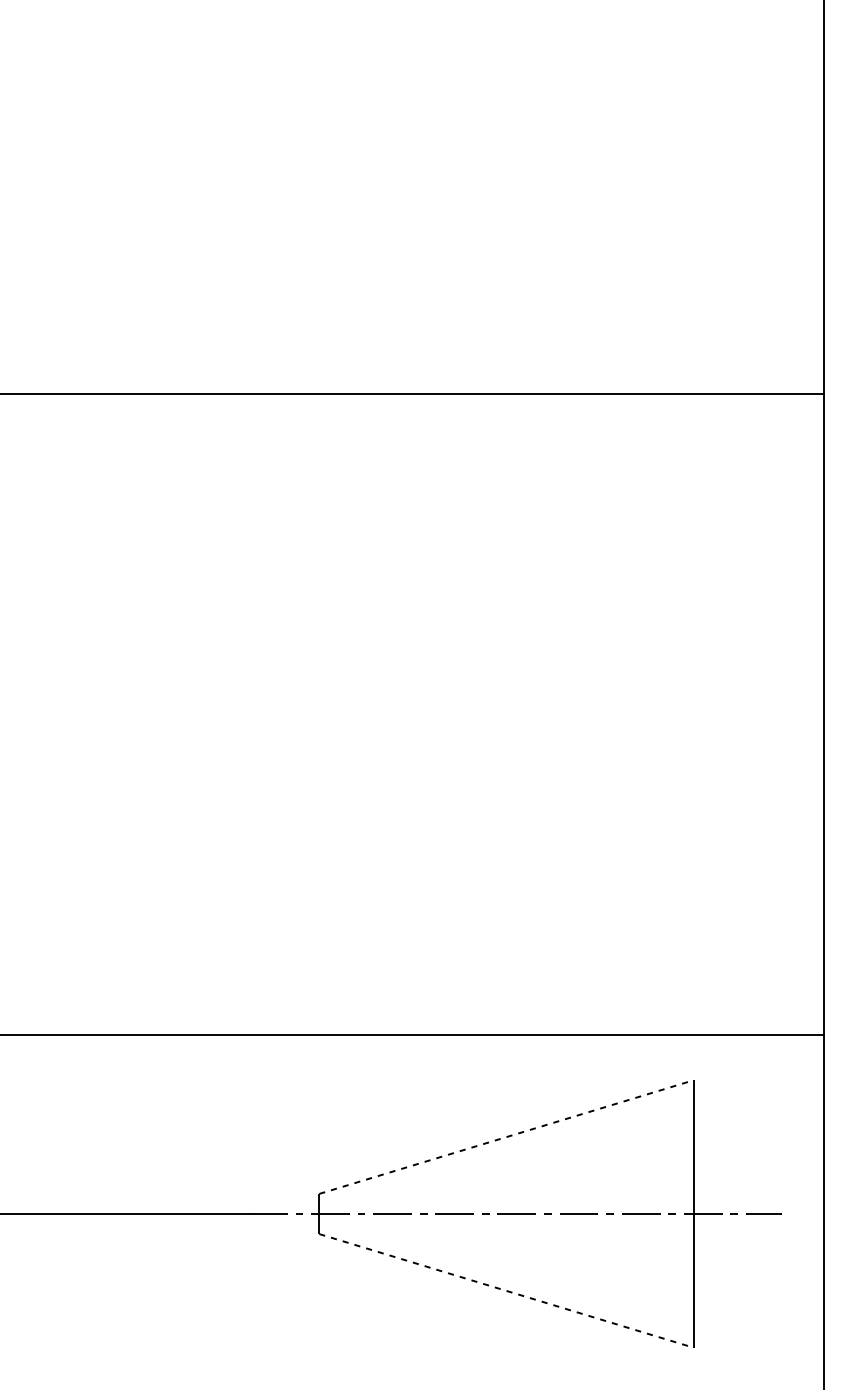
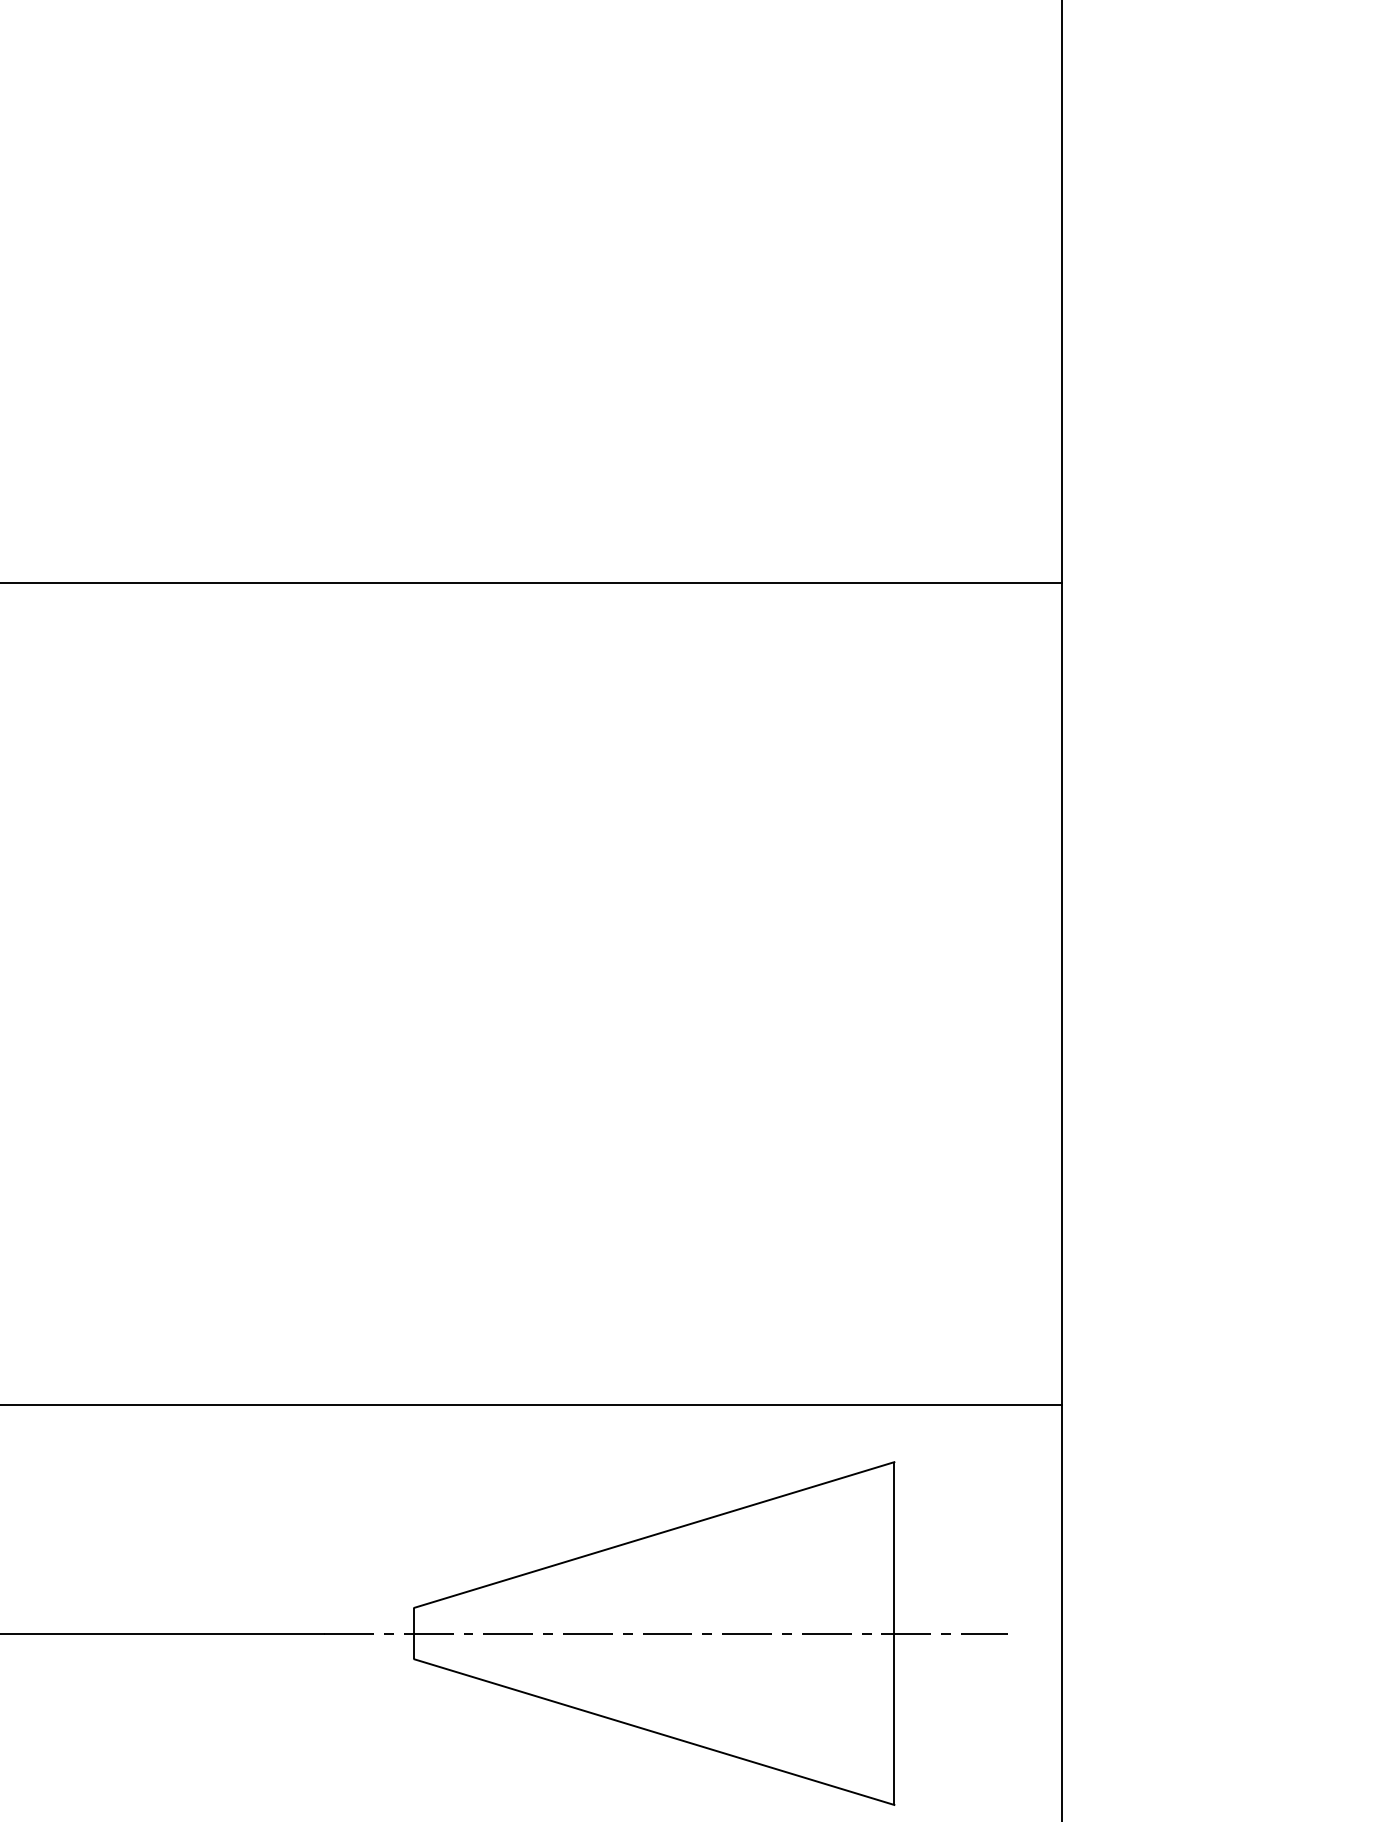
line: (506, 1137) -> (654, 1535), dashed -> solid
line: (506, 1291) -> (654, 1732), dashed -> solid

